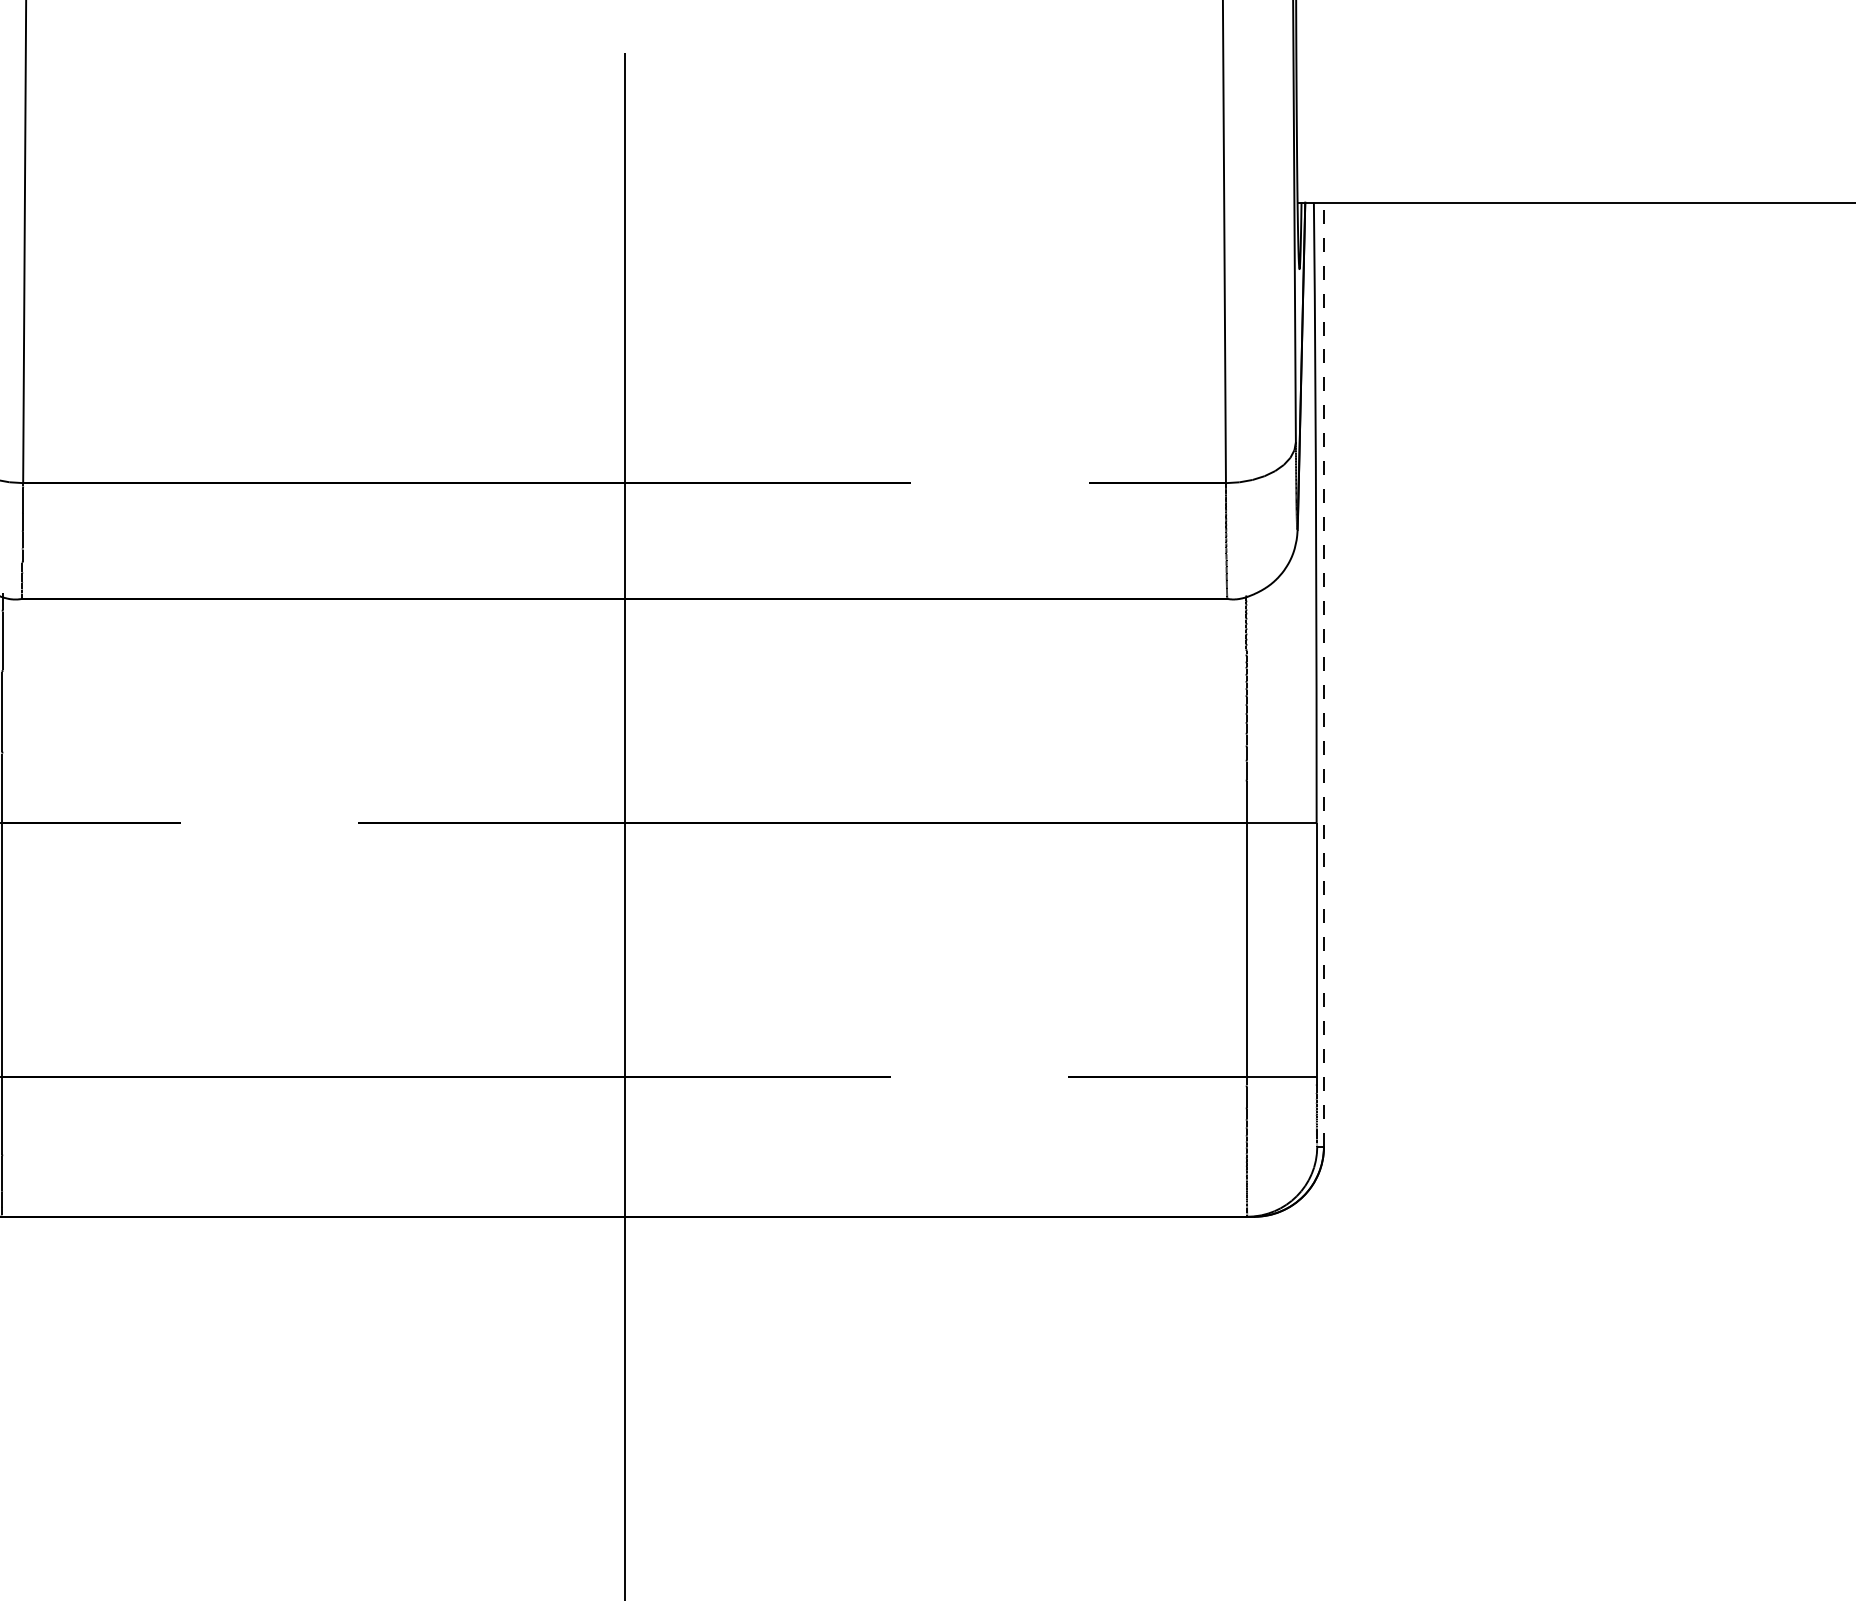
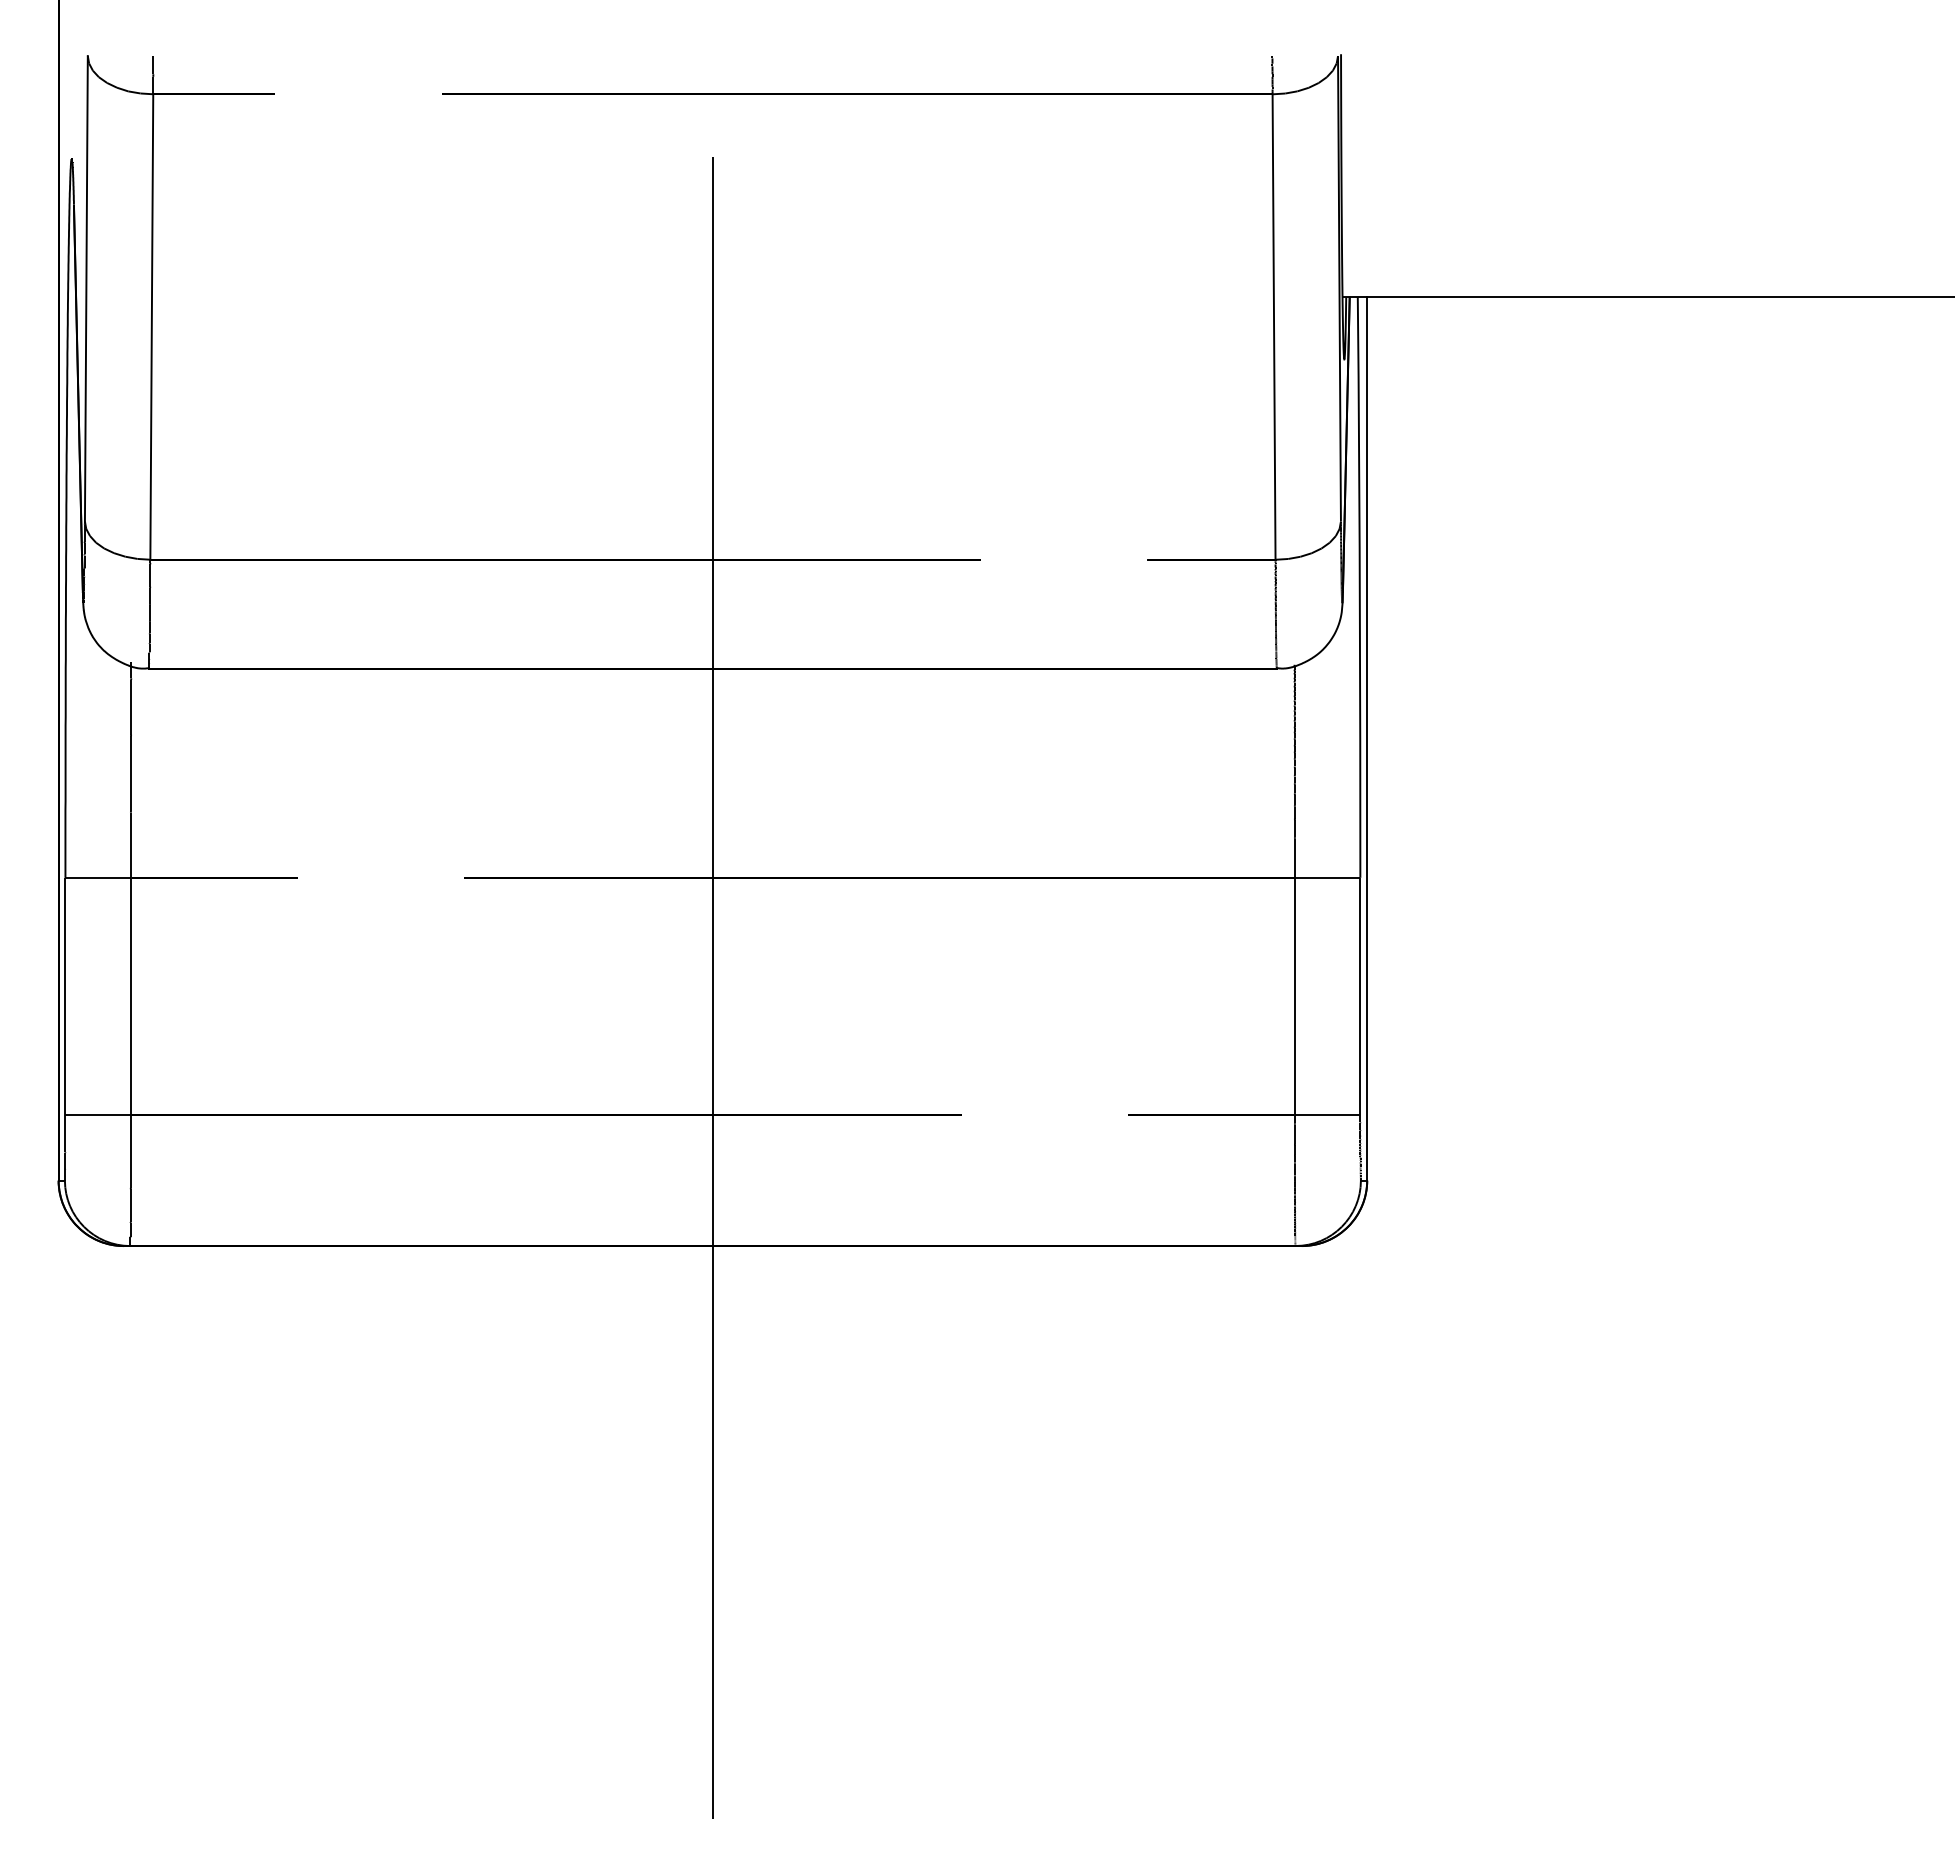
line: (1324, 674) -> (1367, 738), dashed -> solid

